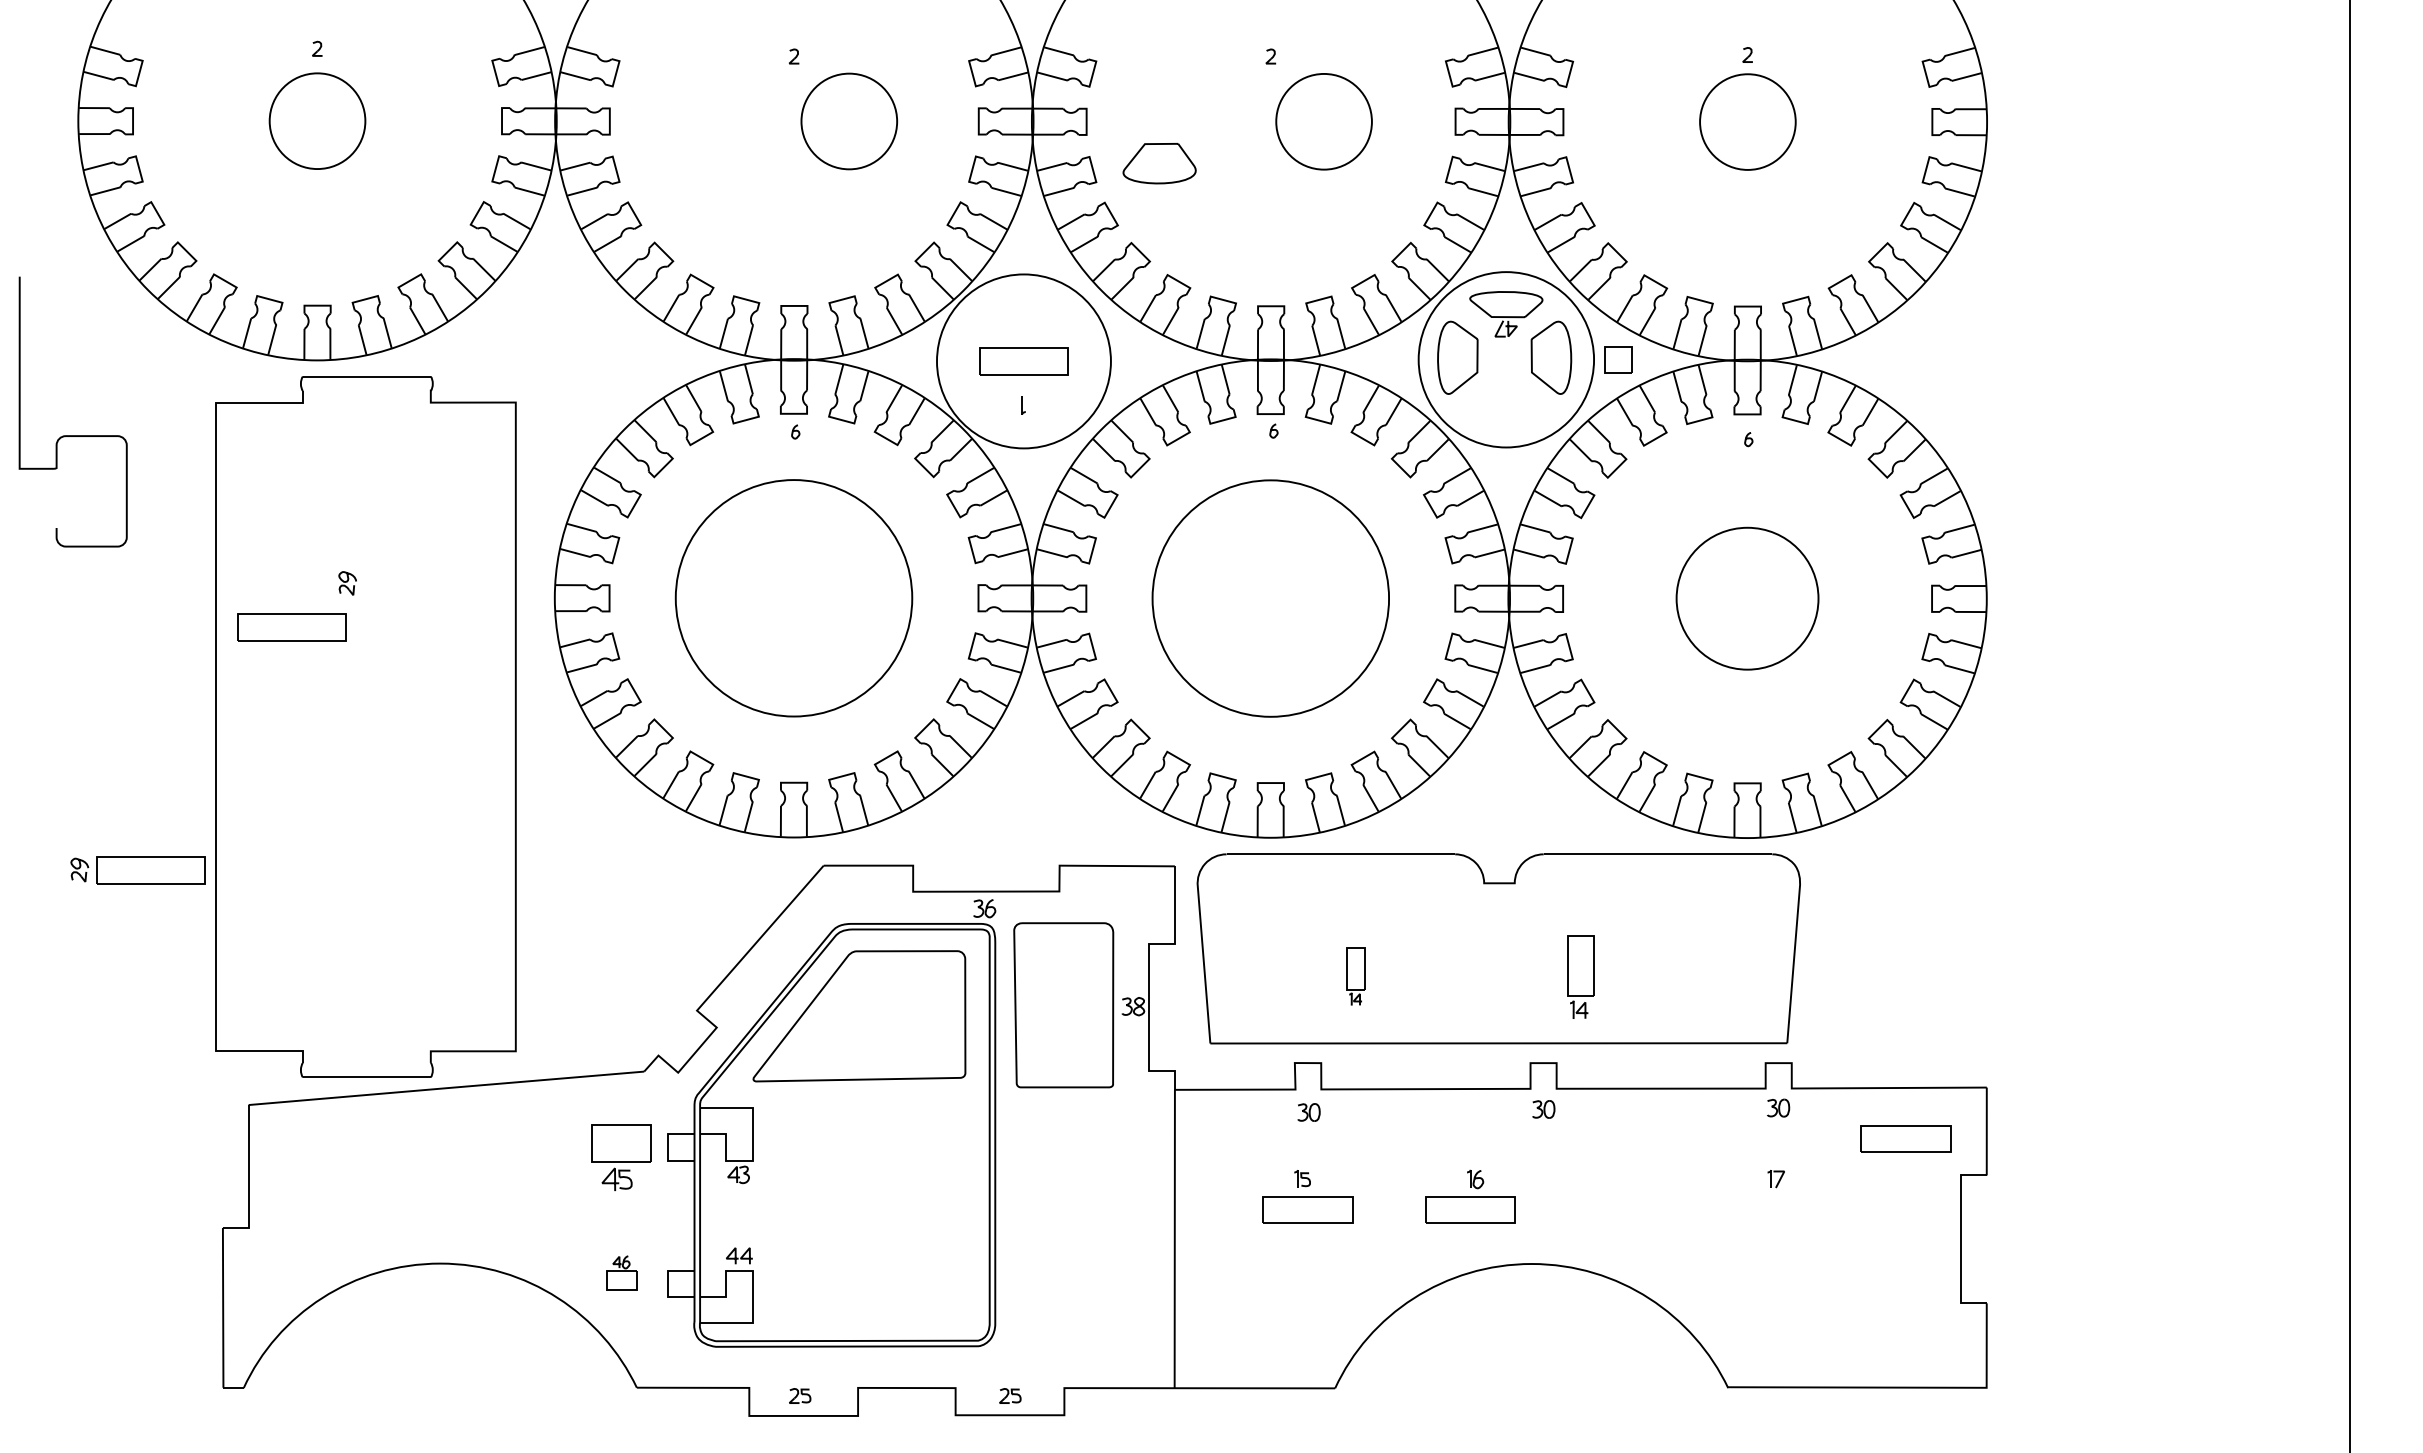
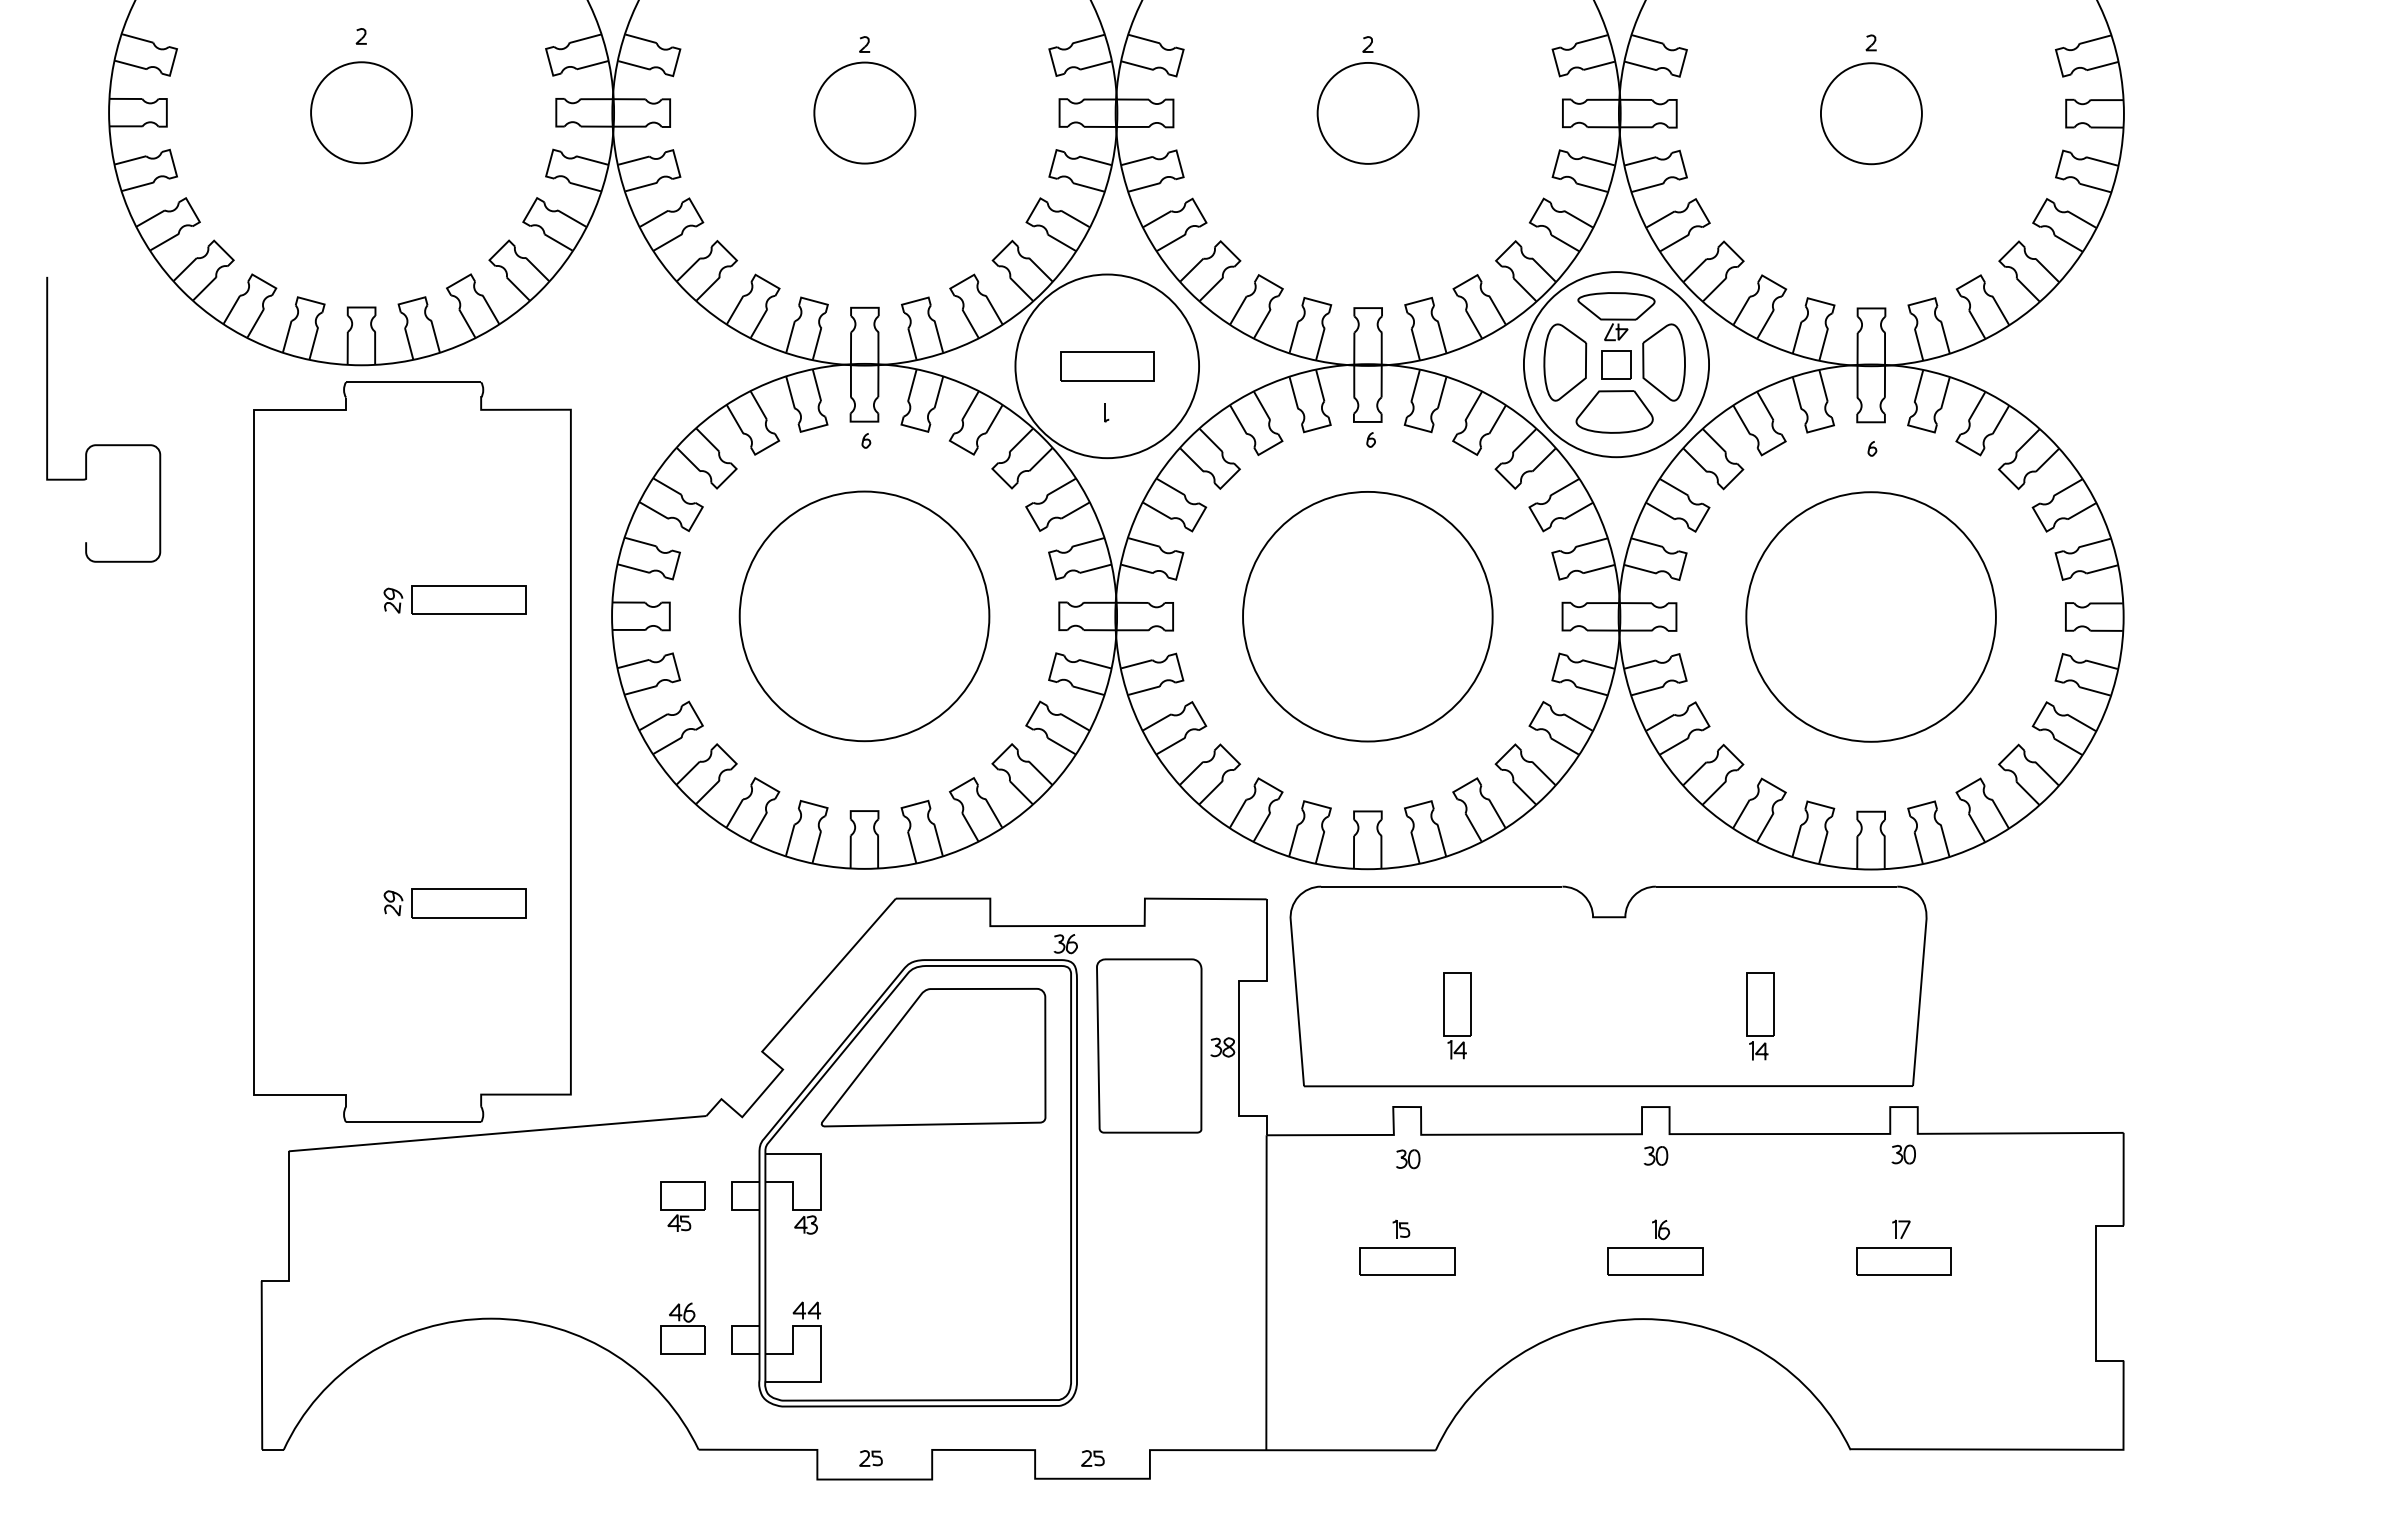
part: (849, 121) -> (865, 113), moved
part: (1323, 121) -> (1367, 113), moved
part: (1159, 163) -> (1614, 411), moved
part: (1618, 359) -> (1616, 364), moved
part: (1747, 598) -> (1871, 616), size x1.67
part: (291, 627) -> (468, 599), moved
part: (137, 870) -> (454, 903), moved
part: (1355, 976) -> (1457, 1015), size x1.43
part: (1580, 976) -> (1760, 1015), moved
part: (1905, 1138) -> (1903, 1261), moved
part: (621, 1157) -> (682, 1206), size x0.71
part: (1470, 1196) -> (1655, 1247), moved
part: (621, 1272) -> (682, 1328), size x1.43

